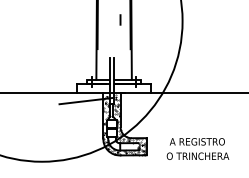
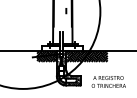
hatch: (86, 102) -> (47, 56), added
hatch: (159, 102) -> (87, 56), added

